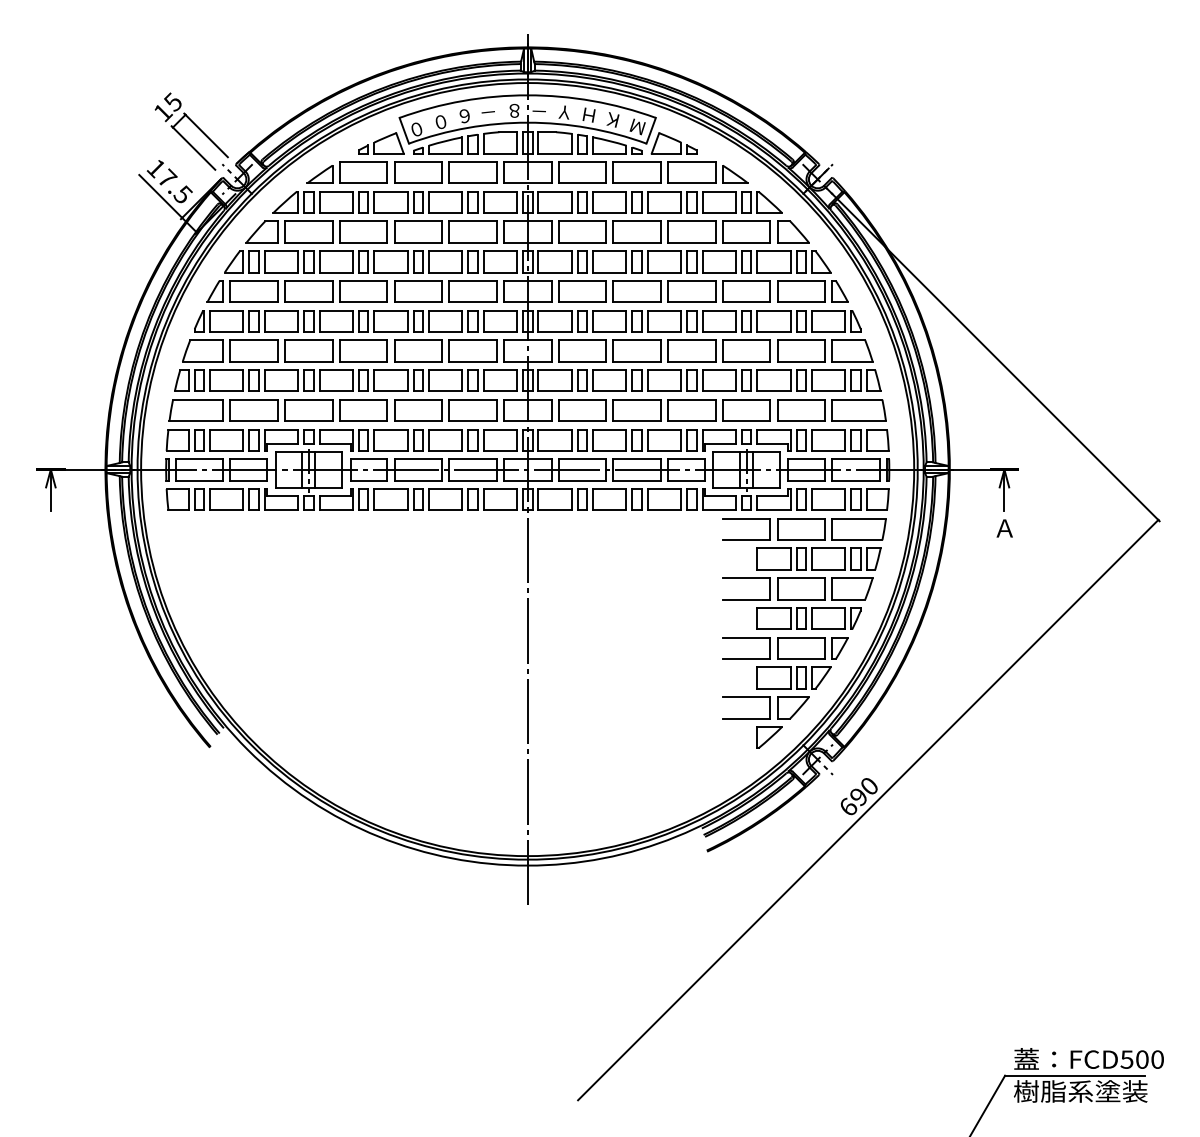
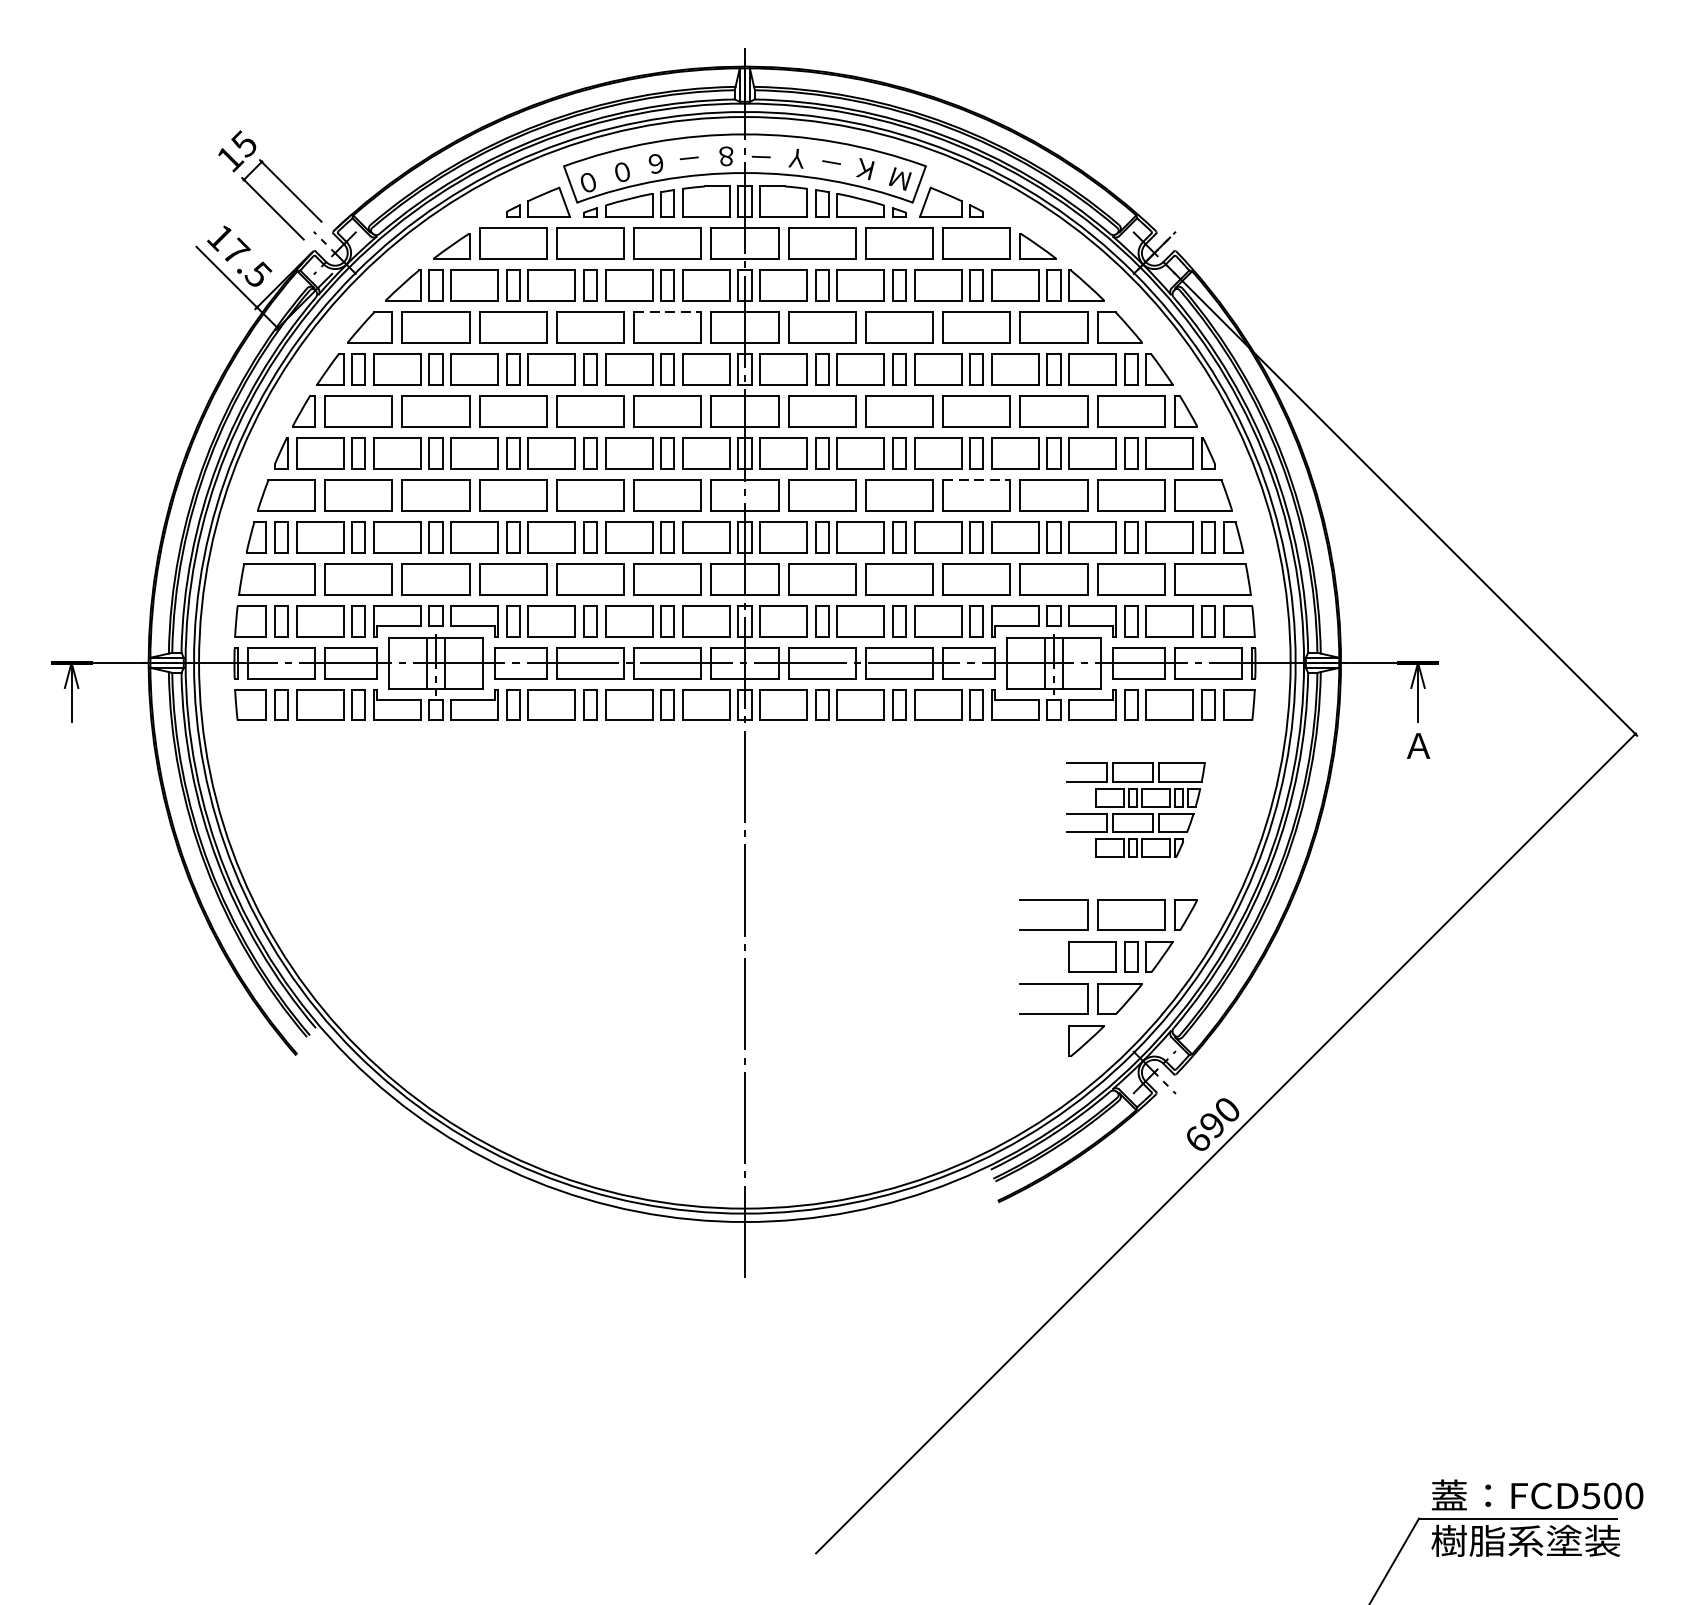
text: (588, 114) -> (830, 161), Ｈ -> －
line: (473, 221) -> (668, 312), solid -> dashed
line: (691, 340) -> (976, 480), solid -> dashed
part: (804, 573) -> (1135, 809), size x0.6

